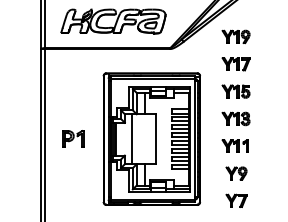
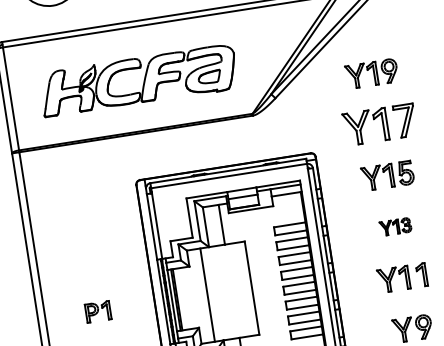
part: (235, 64) -> (378, 125), size x1.4
part: (235, 118) -> (394, 226), size x0.6
part: (73, 138) -> (98, 310), size x0.6

